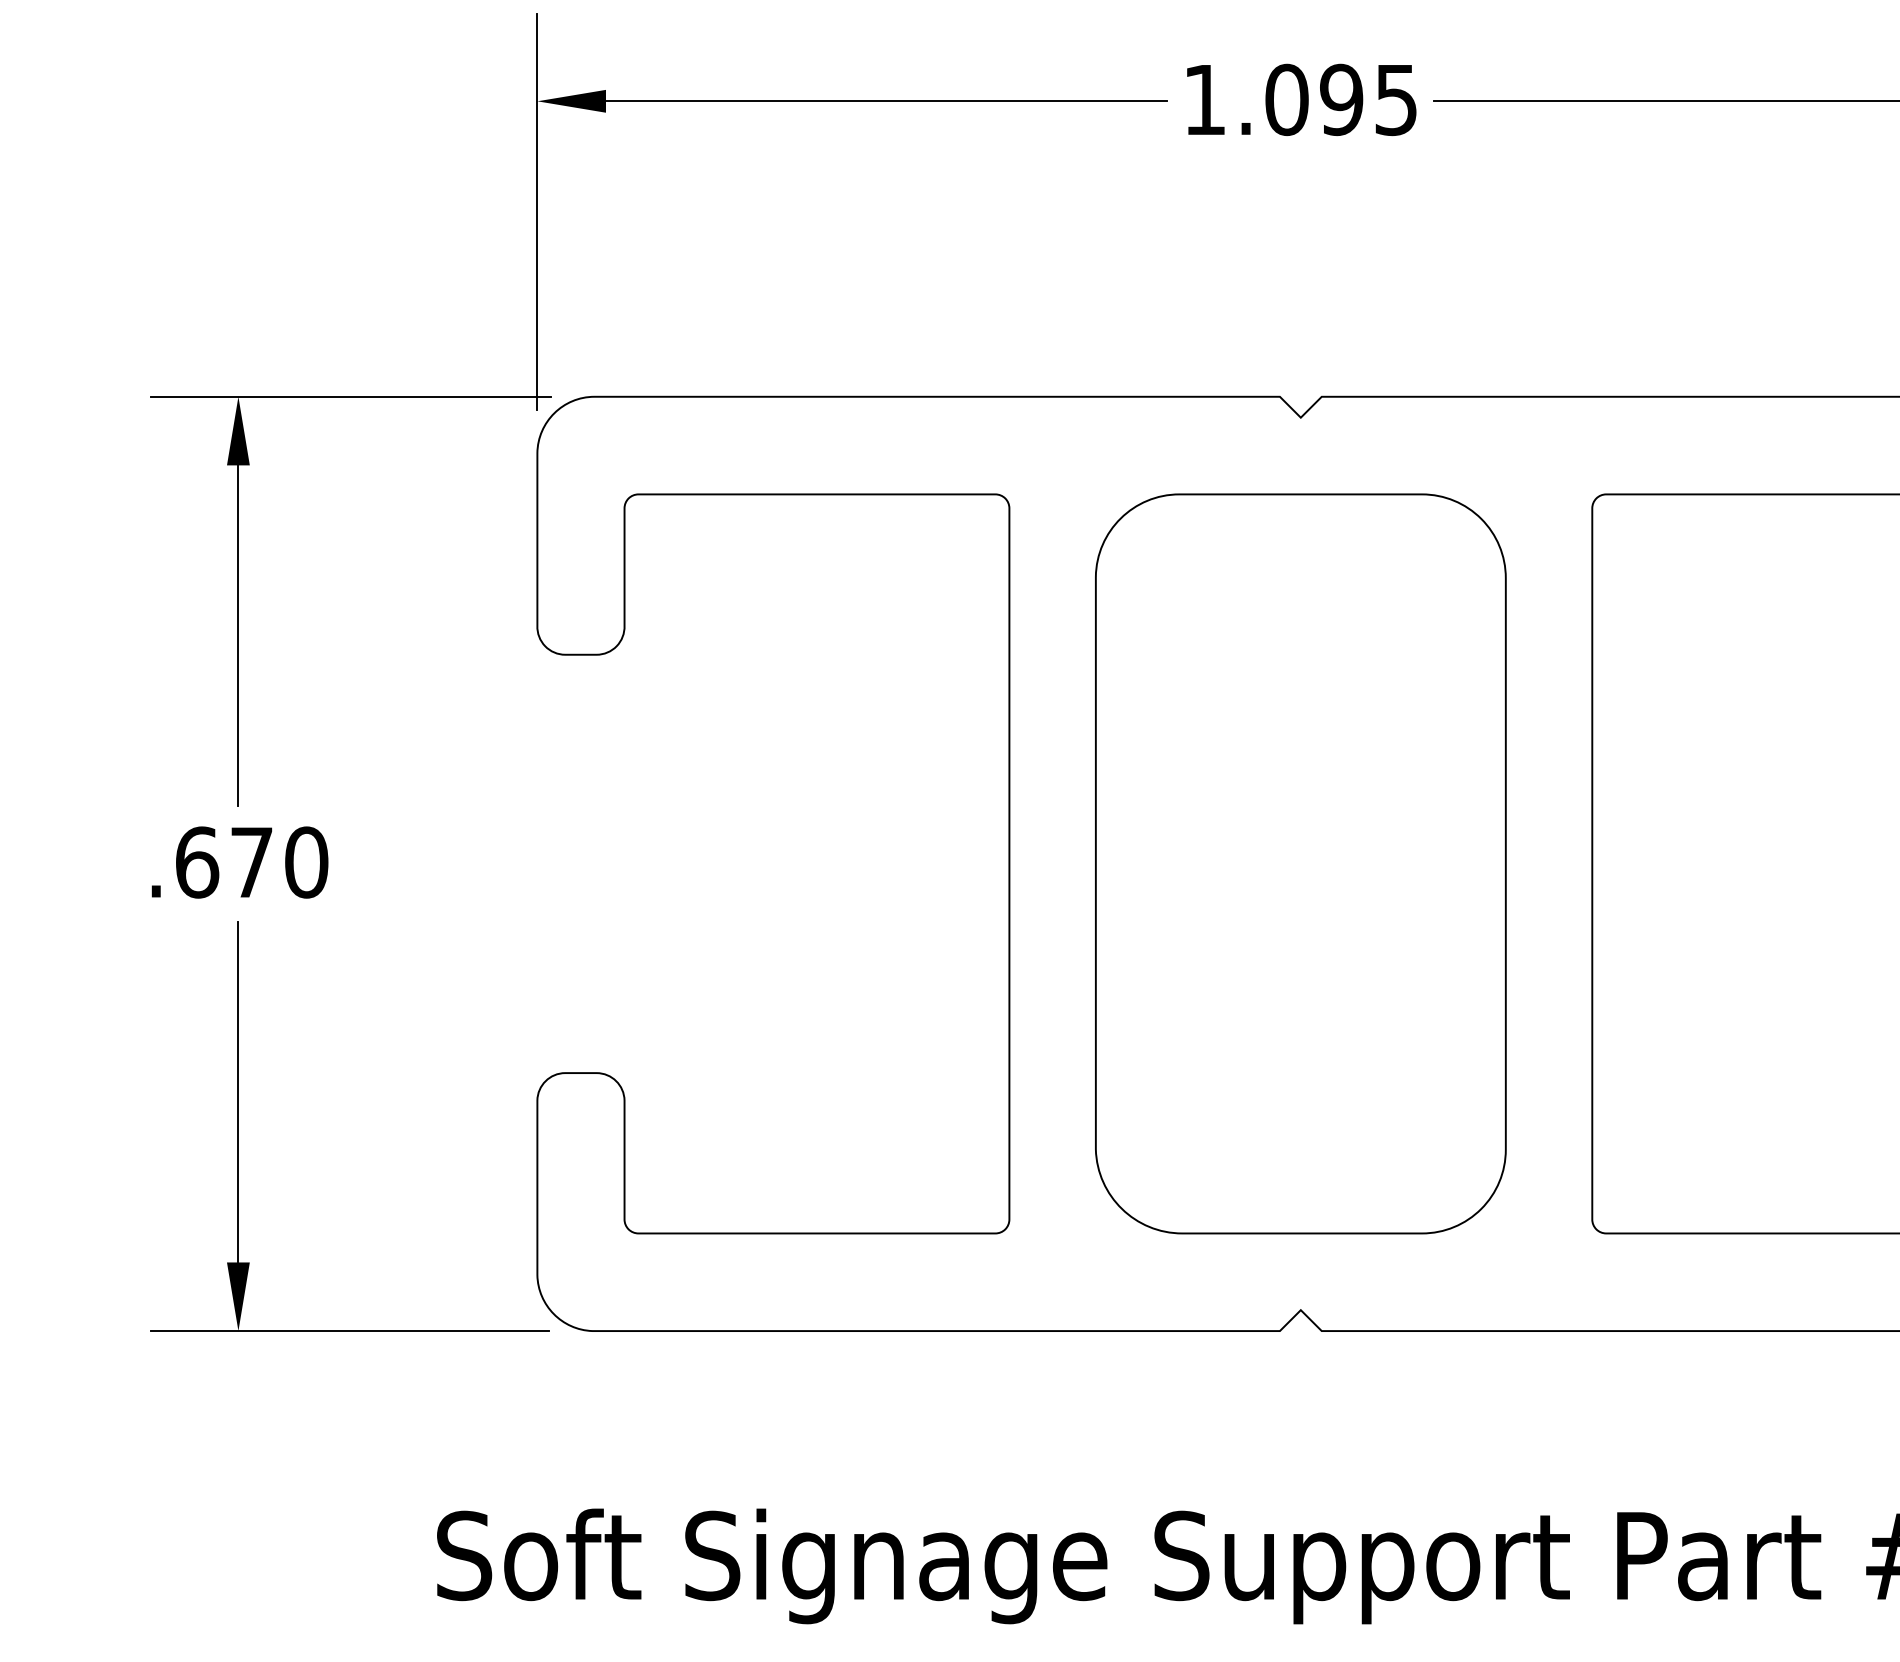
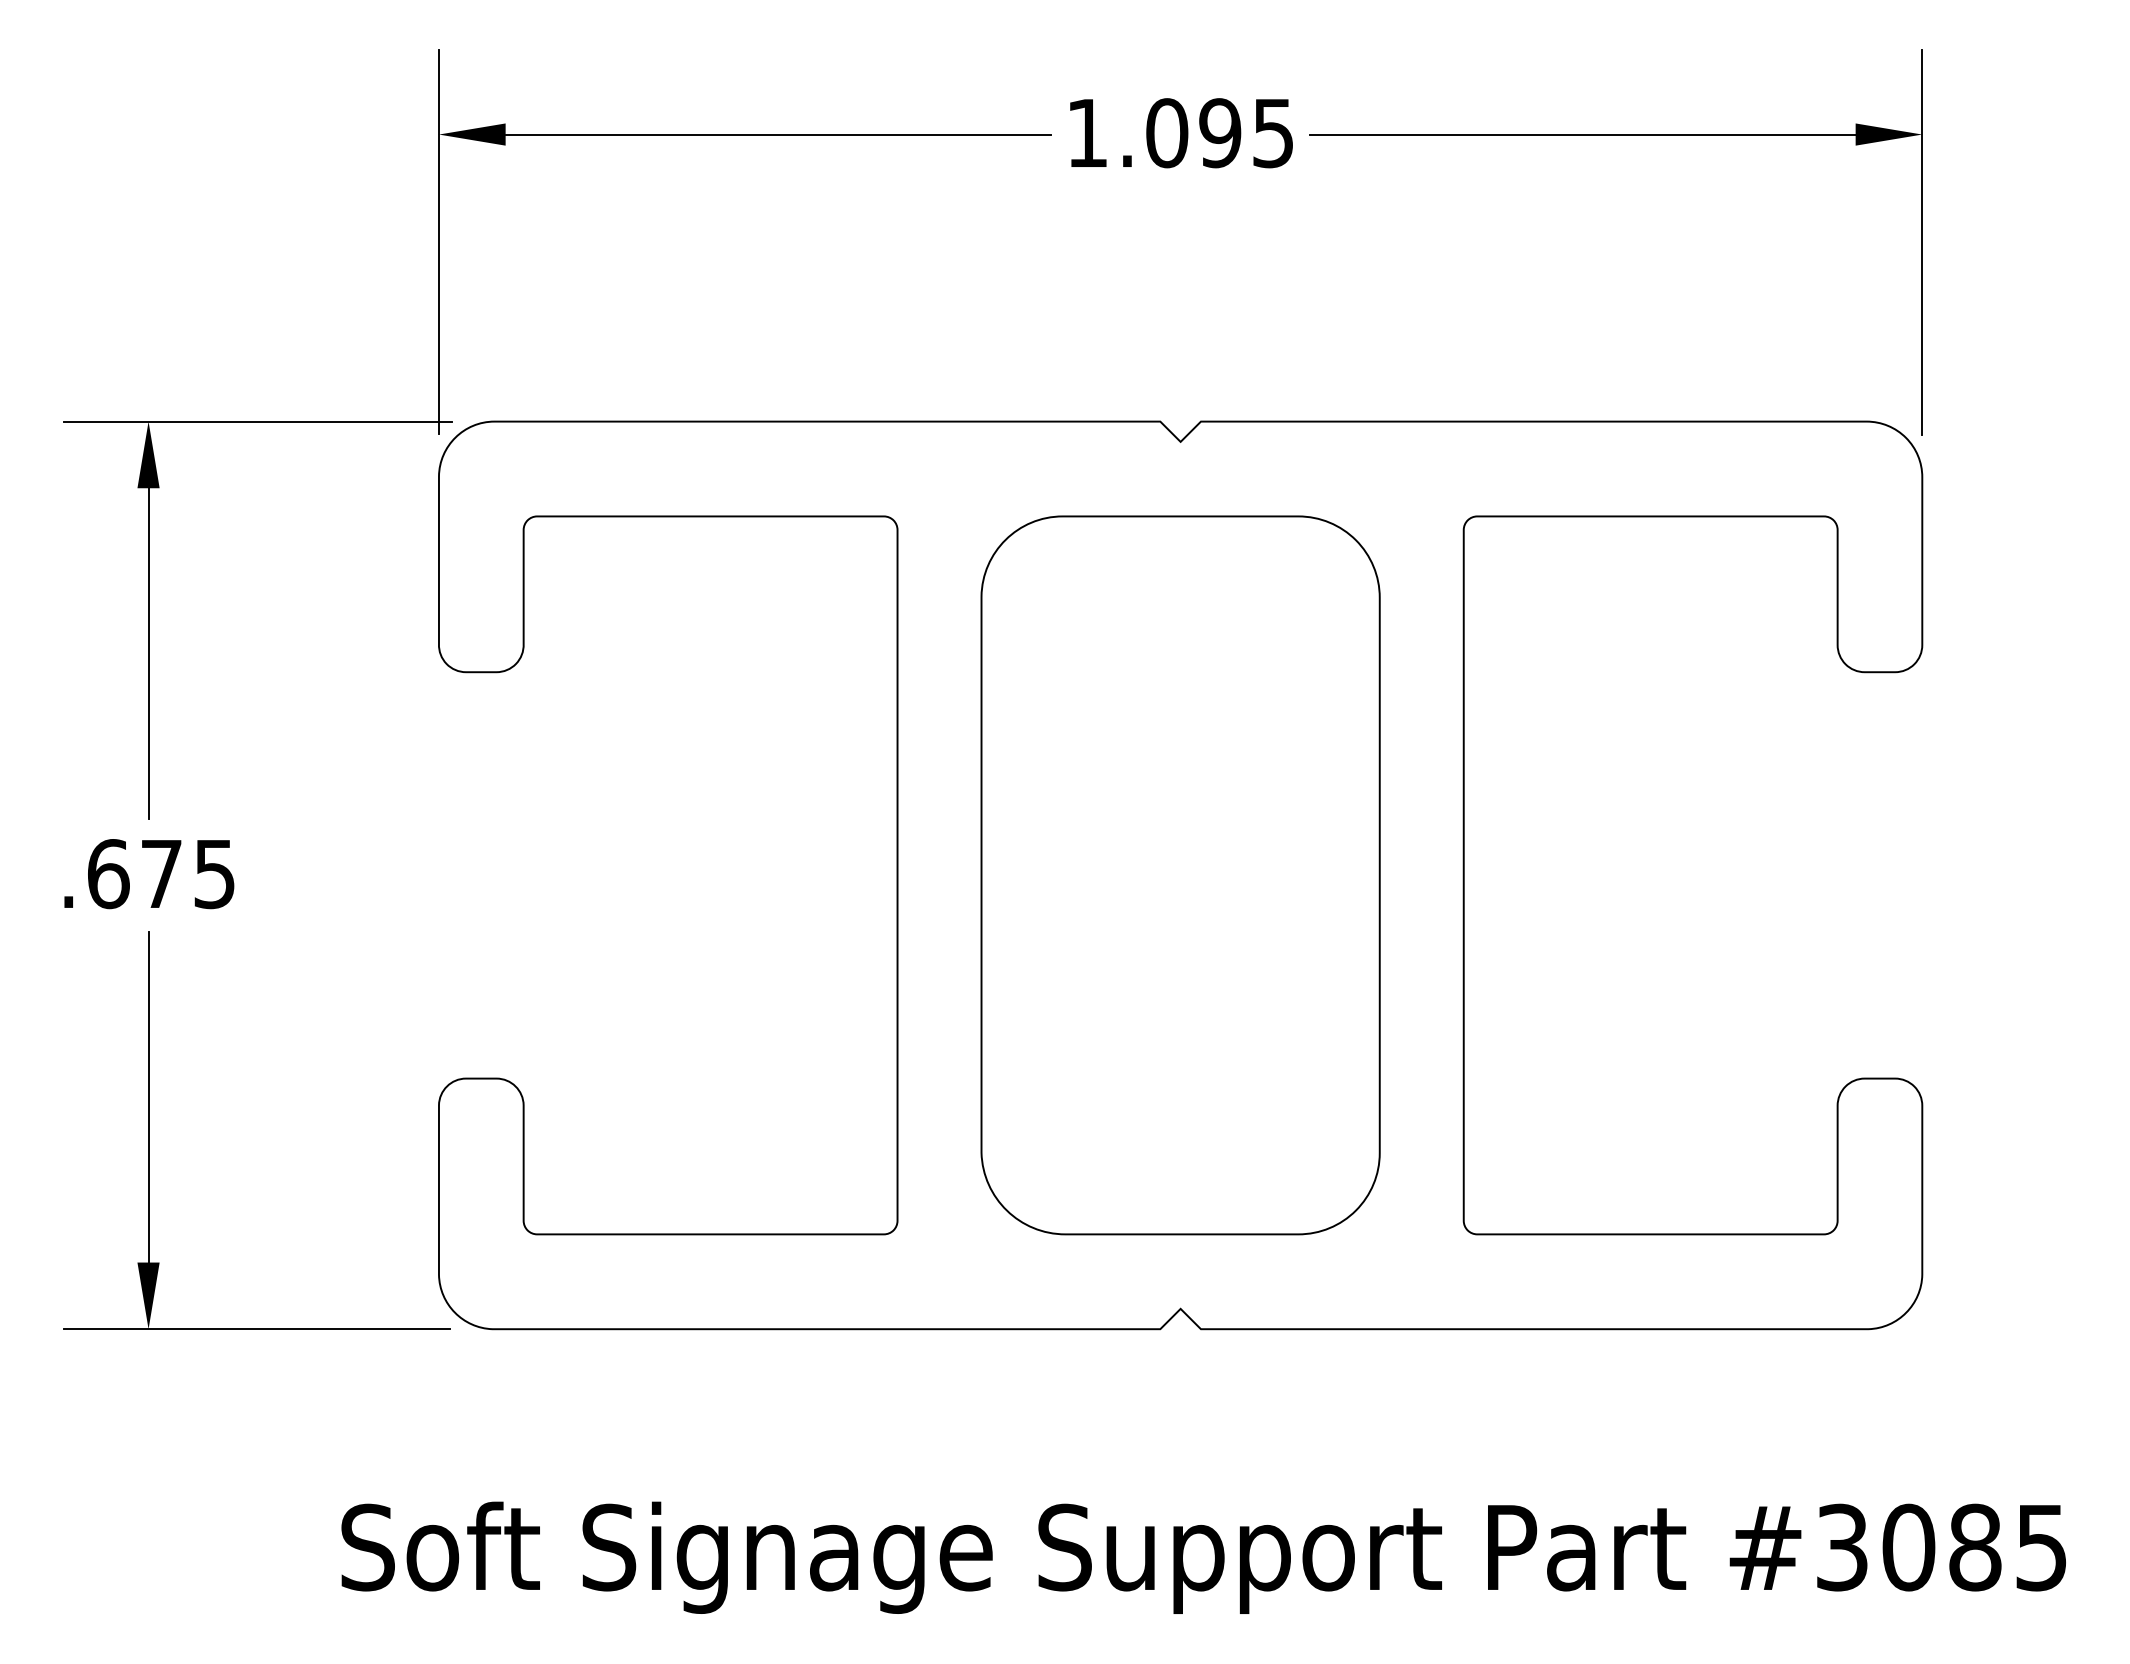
text: (306, 863) -> (214, 874), .670 -> .675

